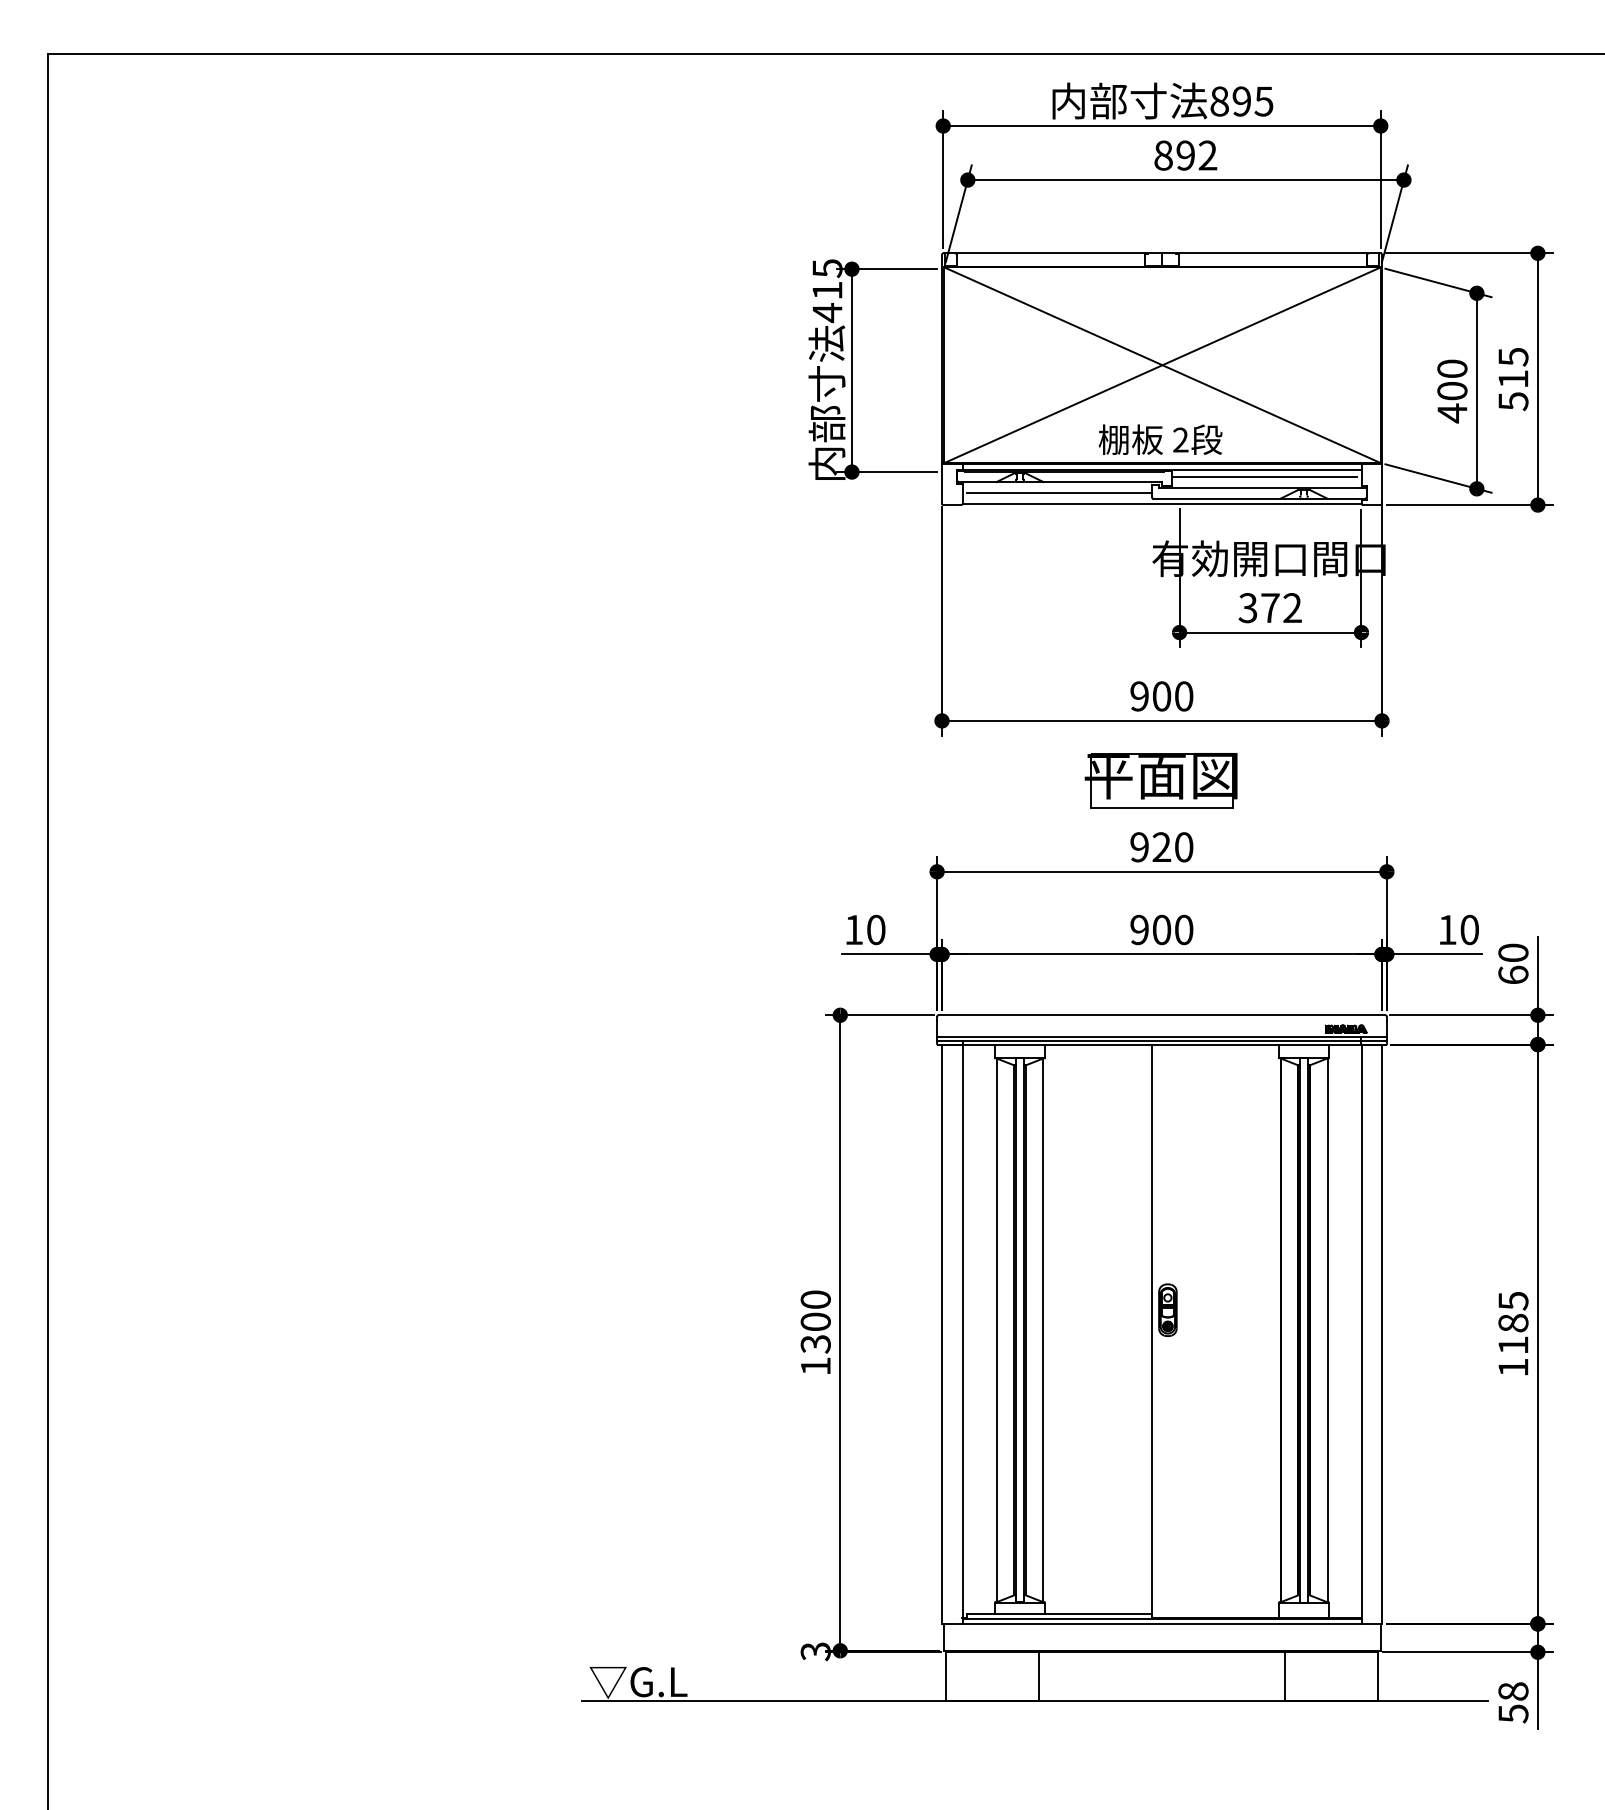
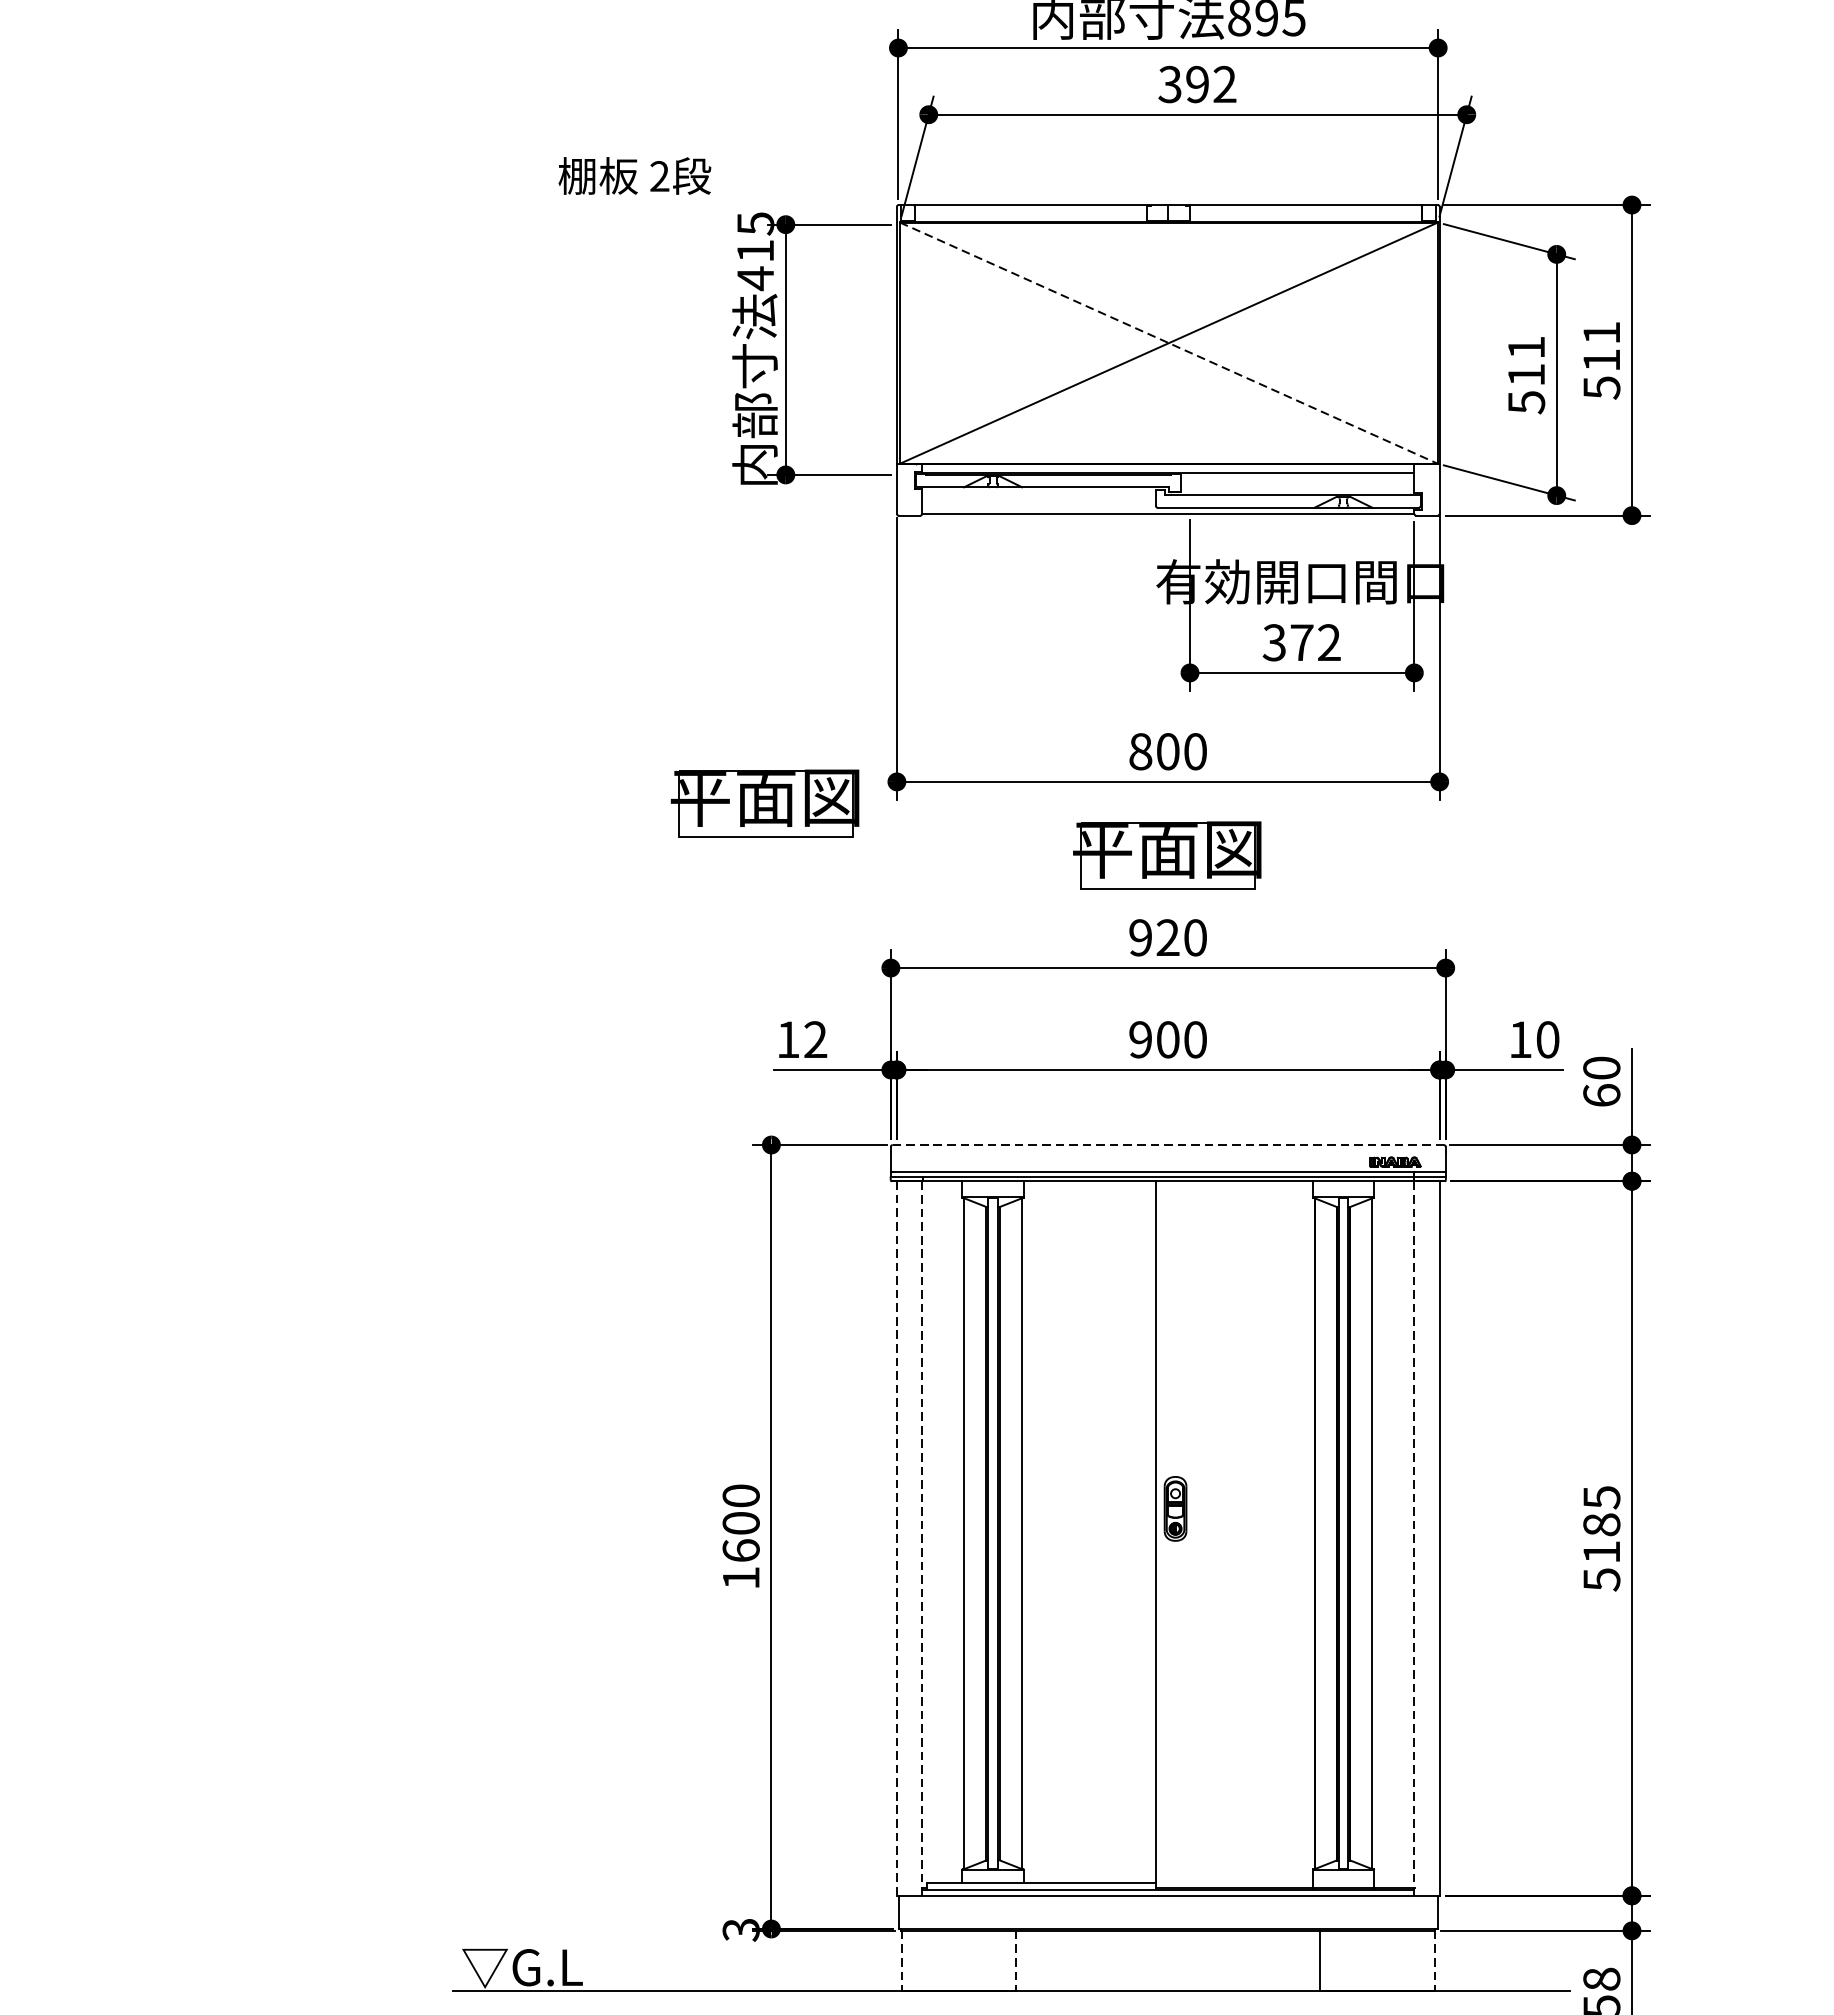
text: (1163, 155) -> (1170, 84), 892 -> 392
text: (1513, 357) -> (1601, 333), 515 -> 511
line: (1162, 365) -> (1168, 343), solid -> dashed
text: (1452, 391) -> (1526, 375), 400 -> 511
text: (1160, 439) -> (634, 175), moved
line: (1264, 476) -> (1294, 480), removed
line: (1059, 493) -> (1041, 501), removed
text: (1139, 696) -> (1140, 751), 900 -> 800
part: (834, 738) -> (764, 803), added
text: (876, 929) -> (816, 1039), 10 -> 12
line: (1162, 1015) -> (1168, 1145), solid -> dashed
line: (942, 1334) -> (897, 1538), solid -> dashed
line: (962, 1334) -> (922, 1538), solid -> dashed
line: (1361, 1334) -> (1414, 1538), solid -> dashed
text: (815, 1343) -> (740, 1549), 1300 -> 1600
text: (1513, 1367) -> (1601, 1579), 1185 -> 5185
line: (945, 1677) -> (901, 1961), solid -> dashed
line: (1038, 1677) -> (1015, 1961), solid -> dashed
line: (1378, 1677) -> (1435, 1961), solid -> dashed

